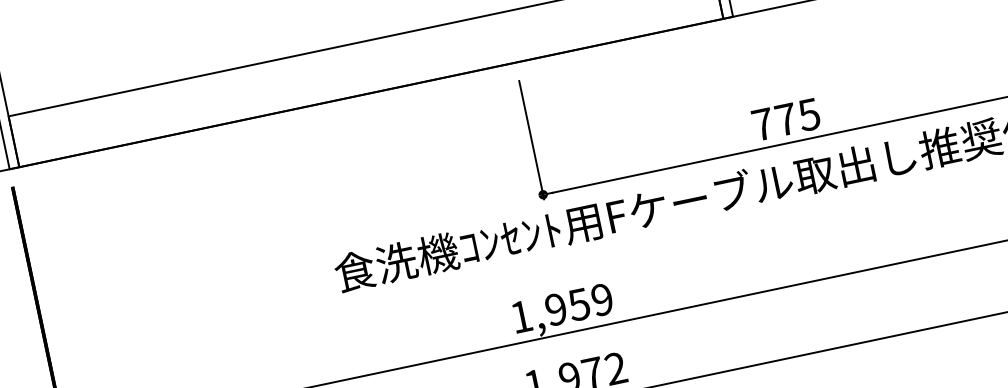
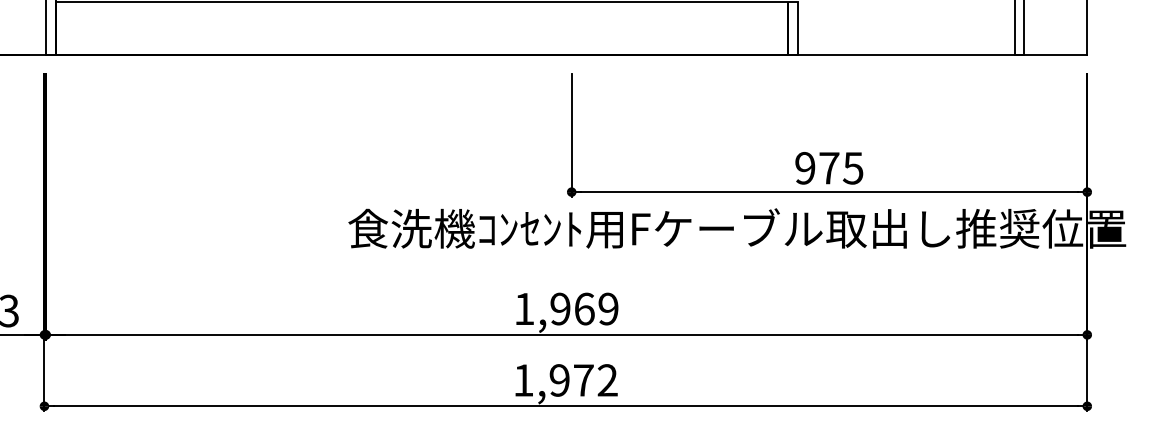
text: (763, 124) -> (805, 168), 775 -> 975
text: (579, 304) -> (584, 308), 1,959 -> 1,969

